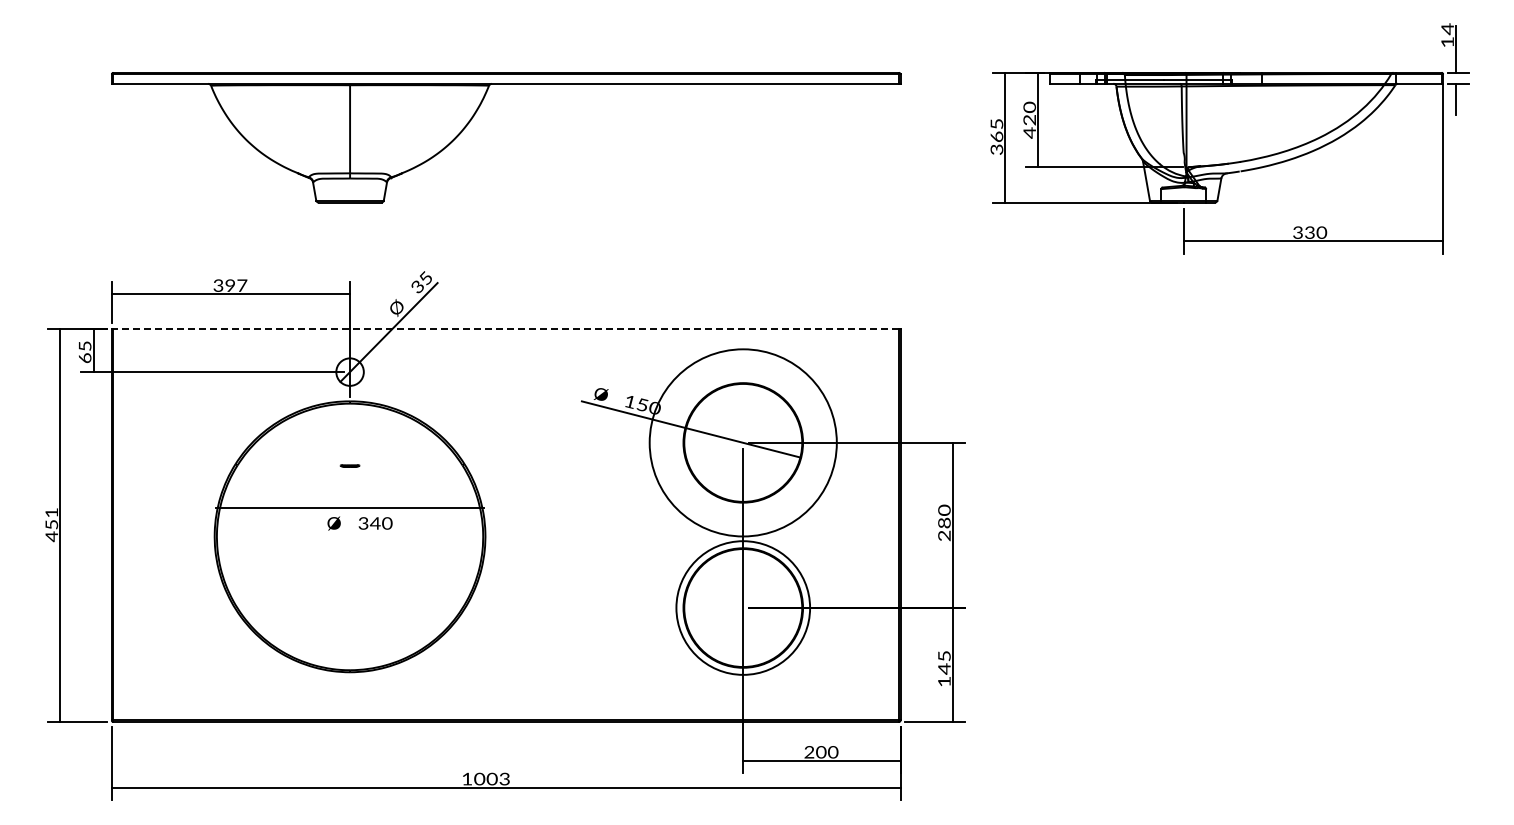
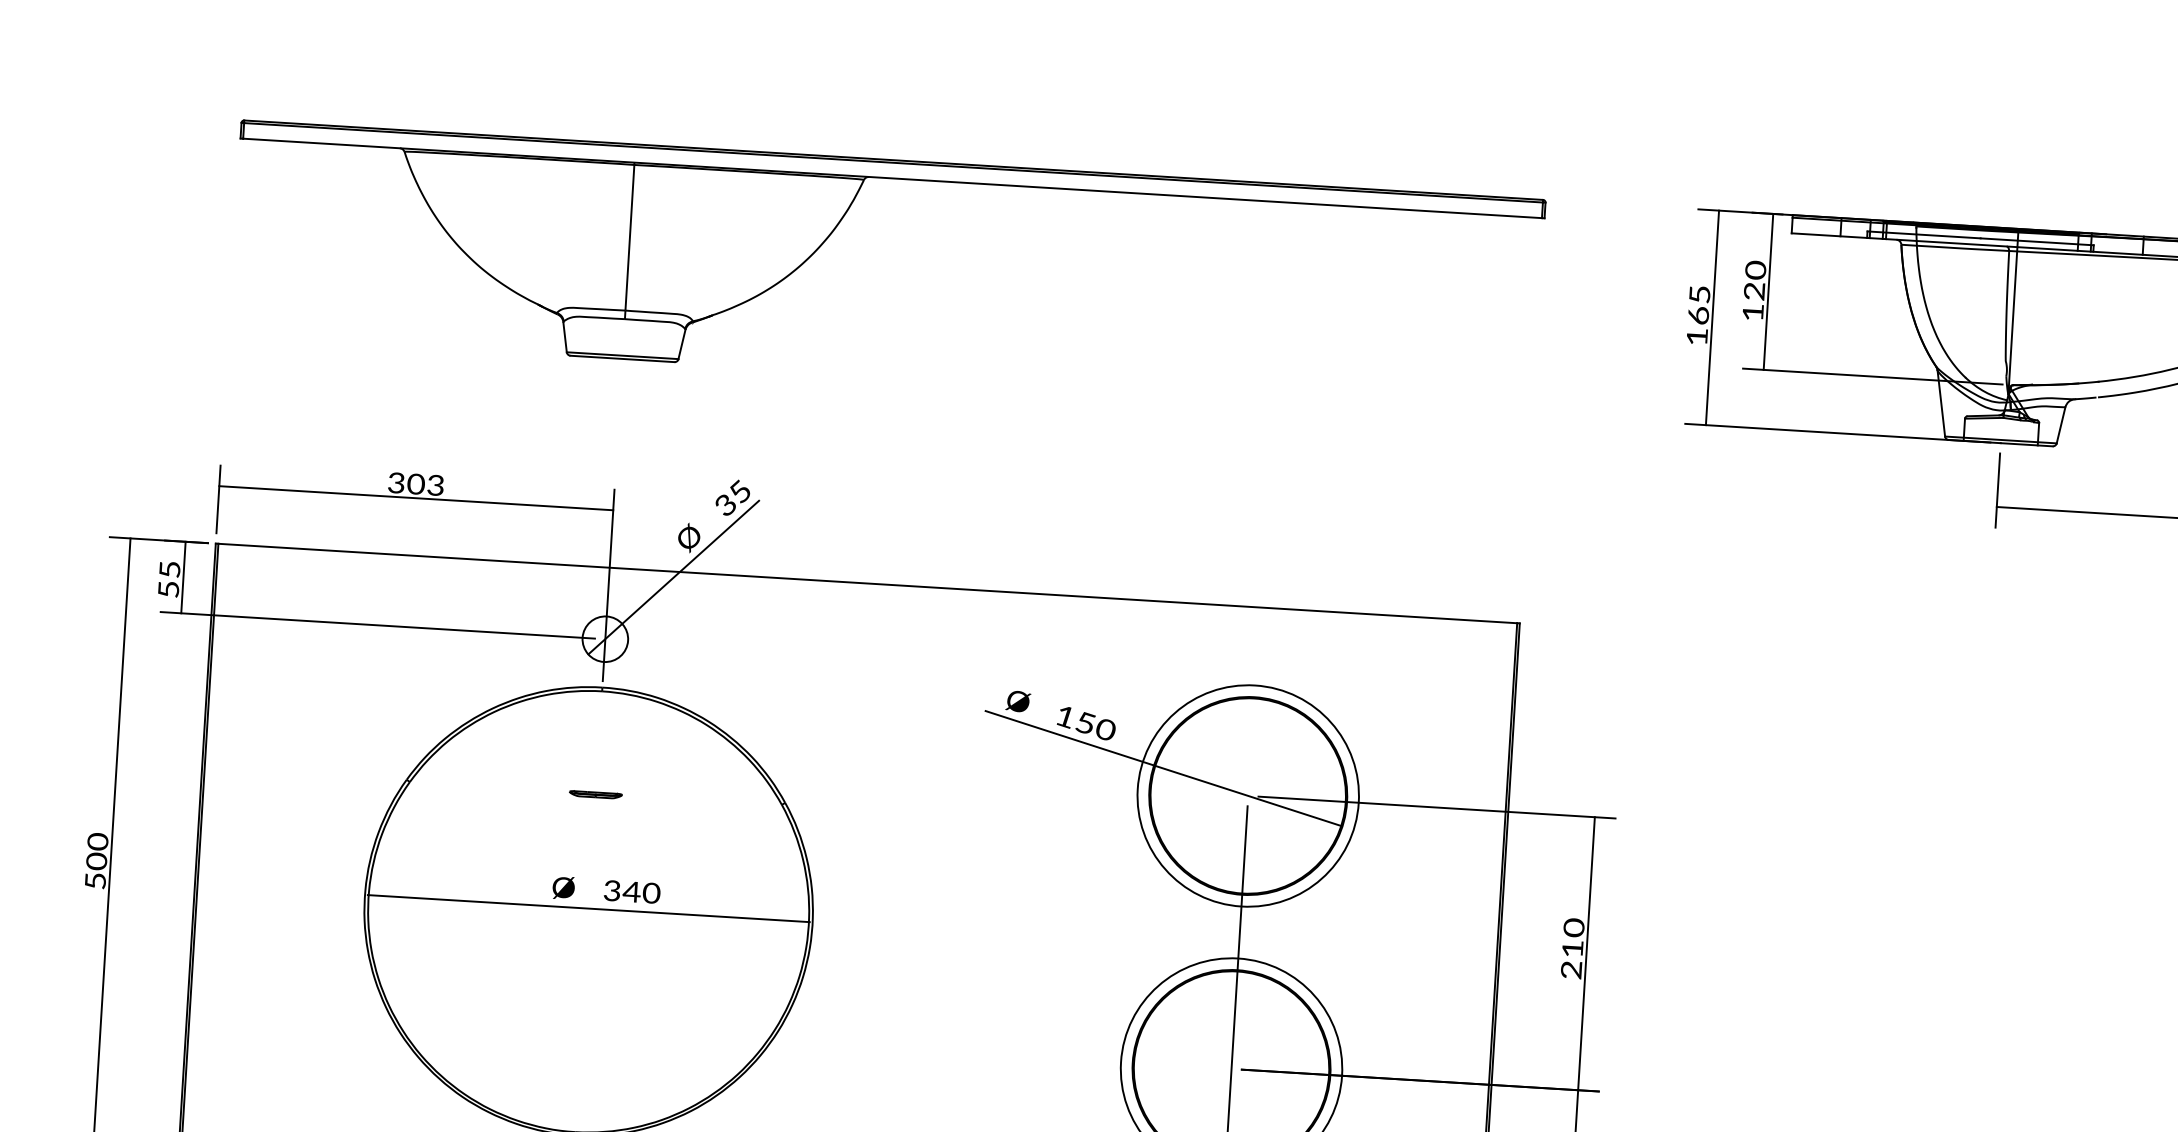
text: (1029, 132) -> (1752, 311), 420 -> 120
text: (996, 149) -> (1696, 336), 365 -> 165
text: (236, 285) -> (426, 484), 397 -> 303
line: (506, 328) -> (868, 582), dashed -> solid
text: (84, 358) -> (167, 589), 65 -> 55
circle: (743, 442) -> (1248, 795), size x0.71
part: (349, 465) -> (594, 793), size x1.67
line: (349, 508) -> (587, 909), moved
text: (944, 522) -> (1572, 947), 280 -> 210
text: (51, 524) -> (96, 860), 451 -> 500

